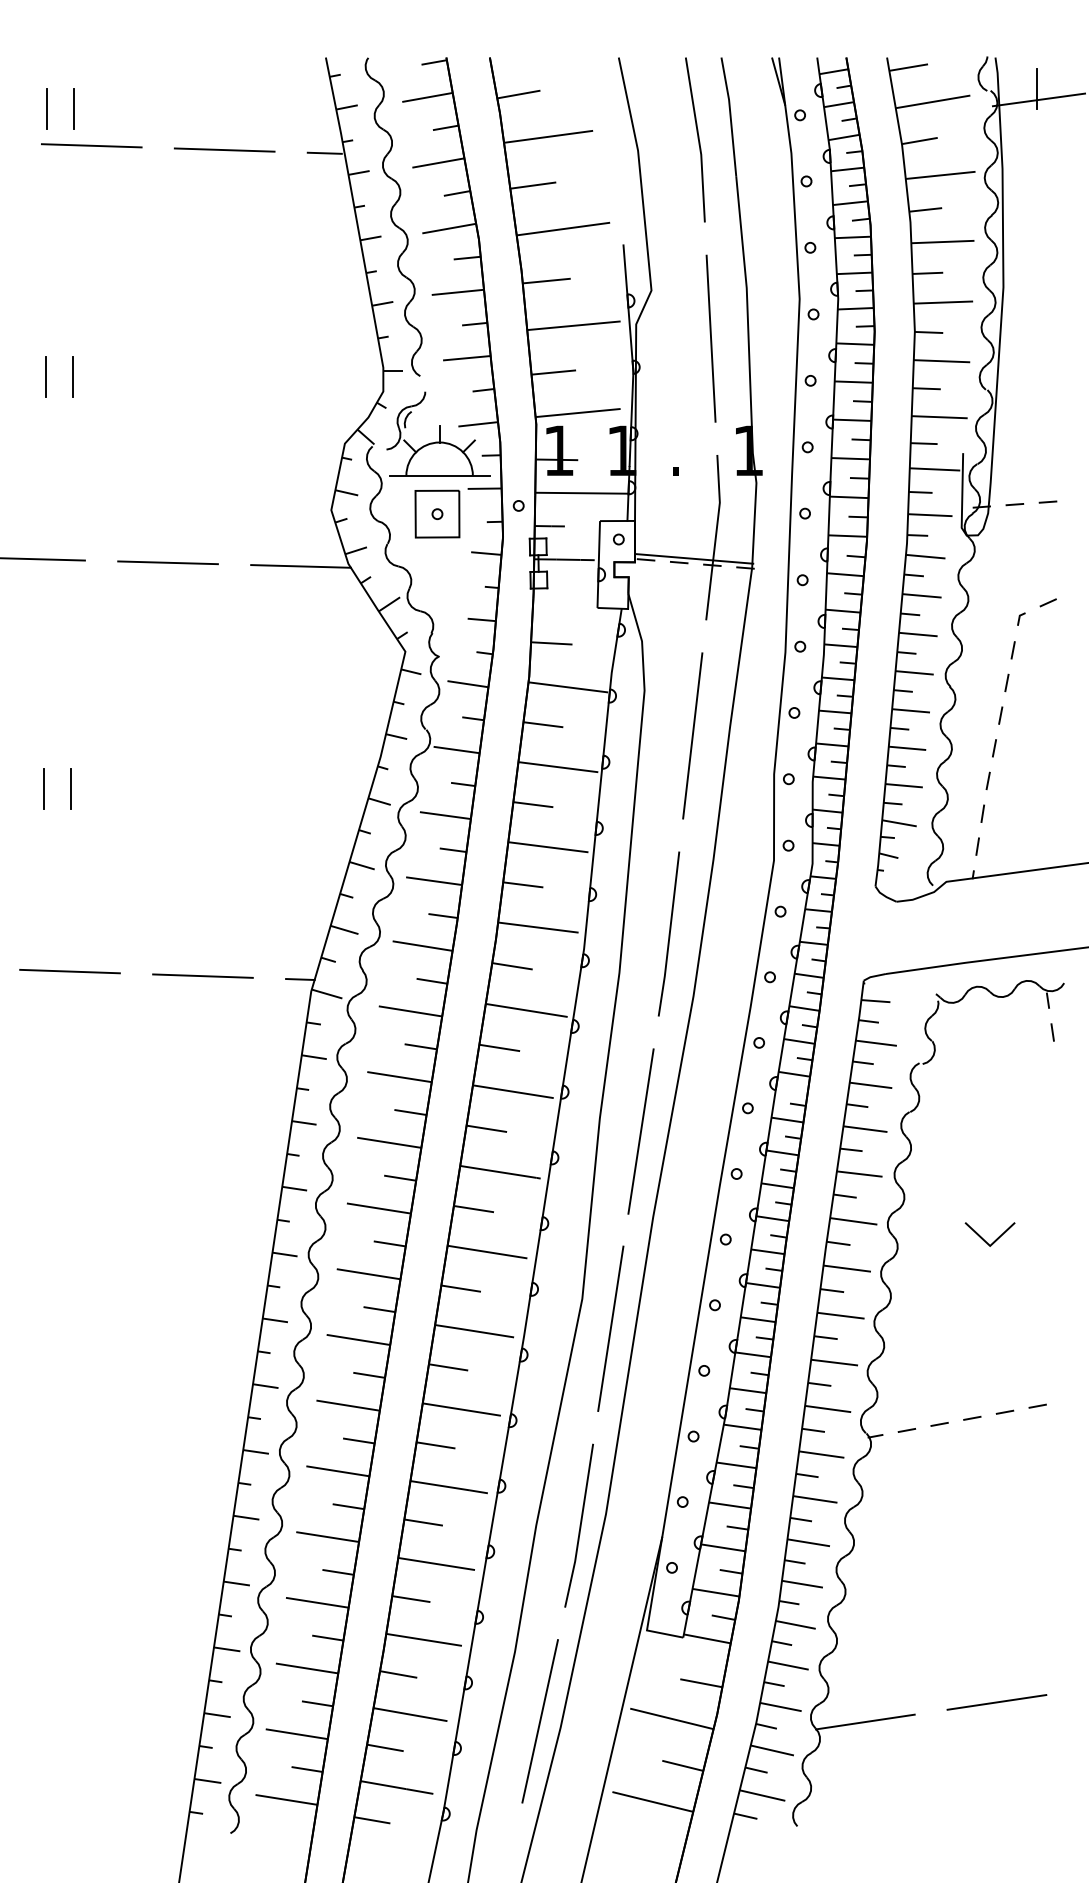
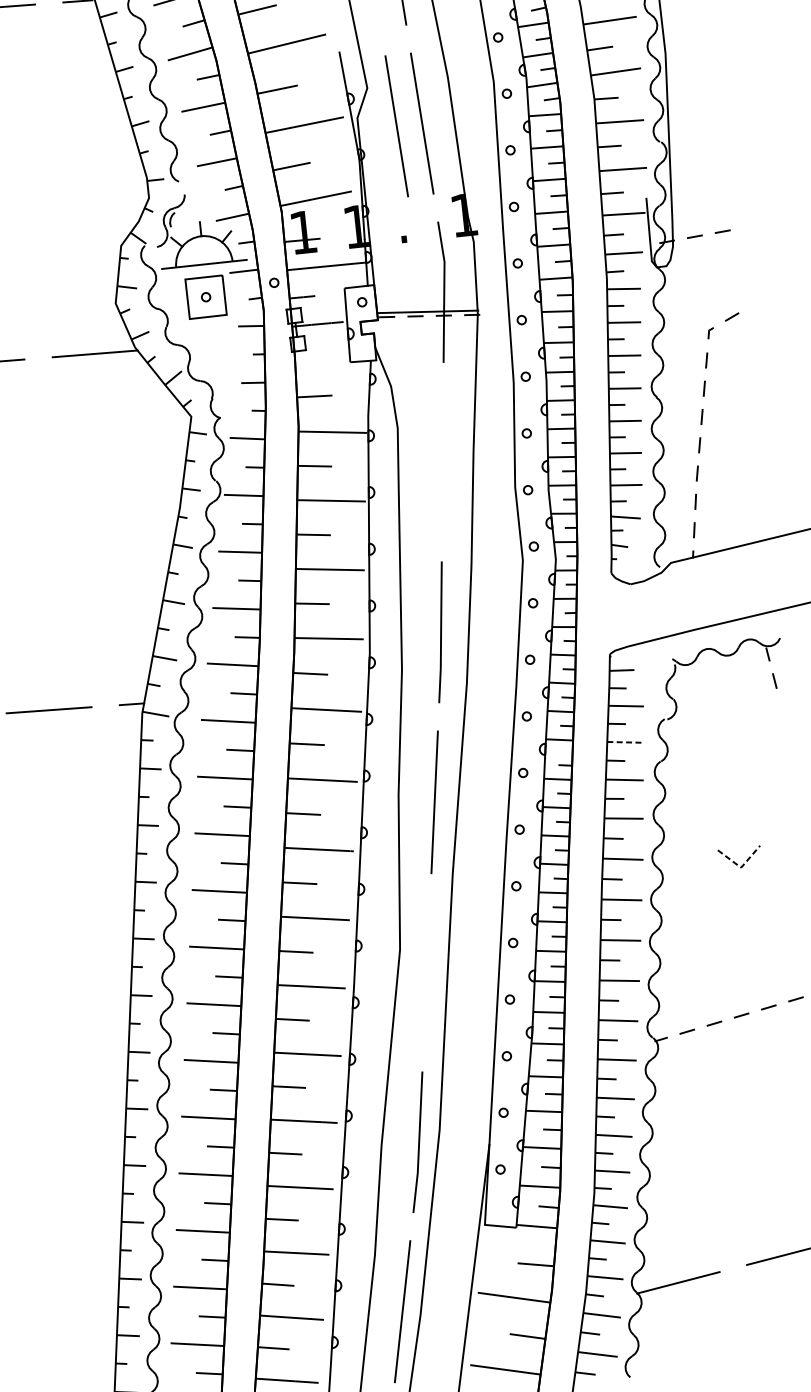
line: (680, 338) -> (396, 126), added
line: (692, 735) -> (442, 461), removed
line: (871, 1085) -> (625, 742), solid -> dashed
line: (990, 1245) -> (741, 867), solid -> dashed
line: (610, 1328) -> (426, 972), removed

